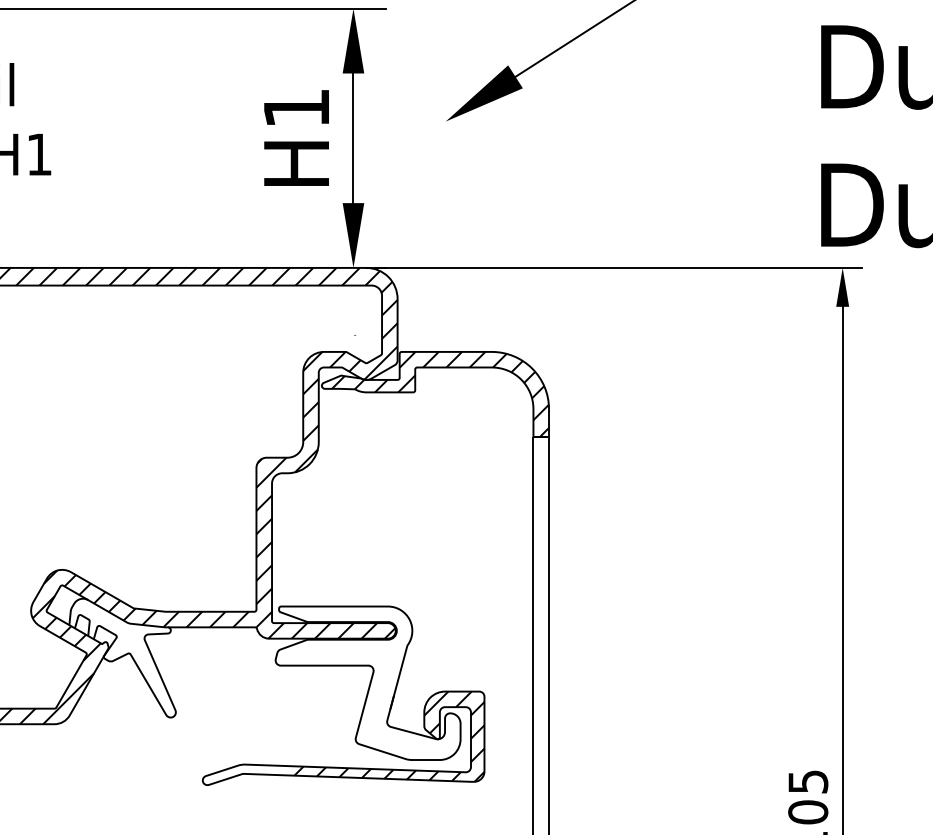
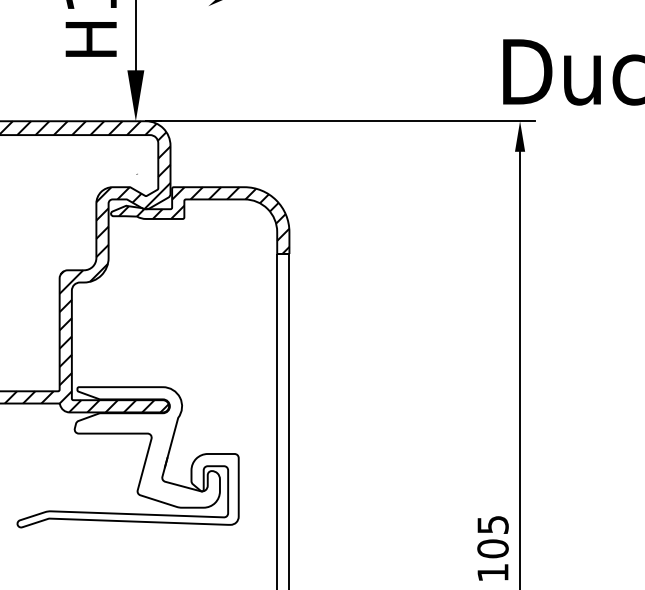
hatch: (389, 736) -> (164, 489), removed

